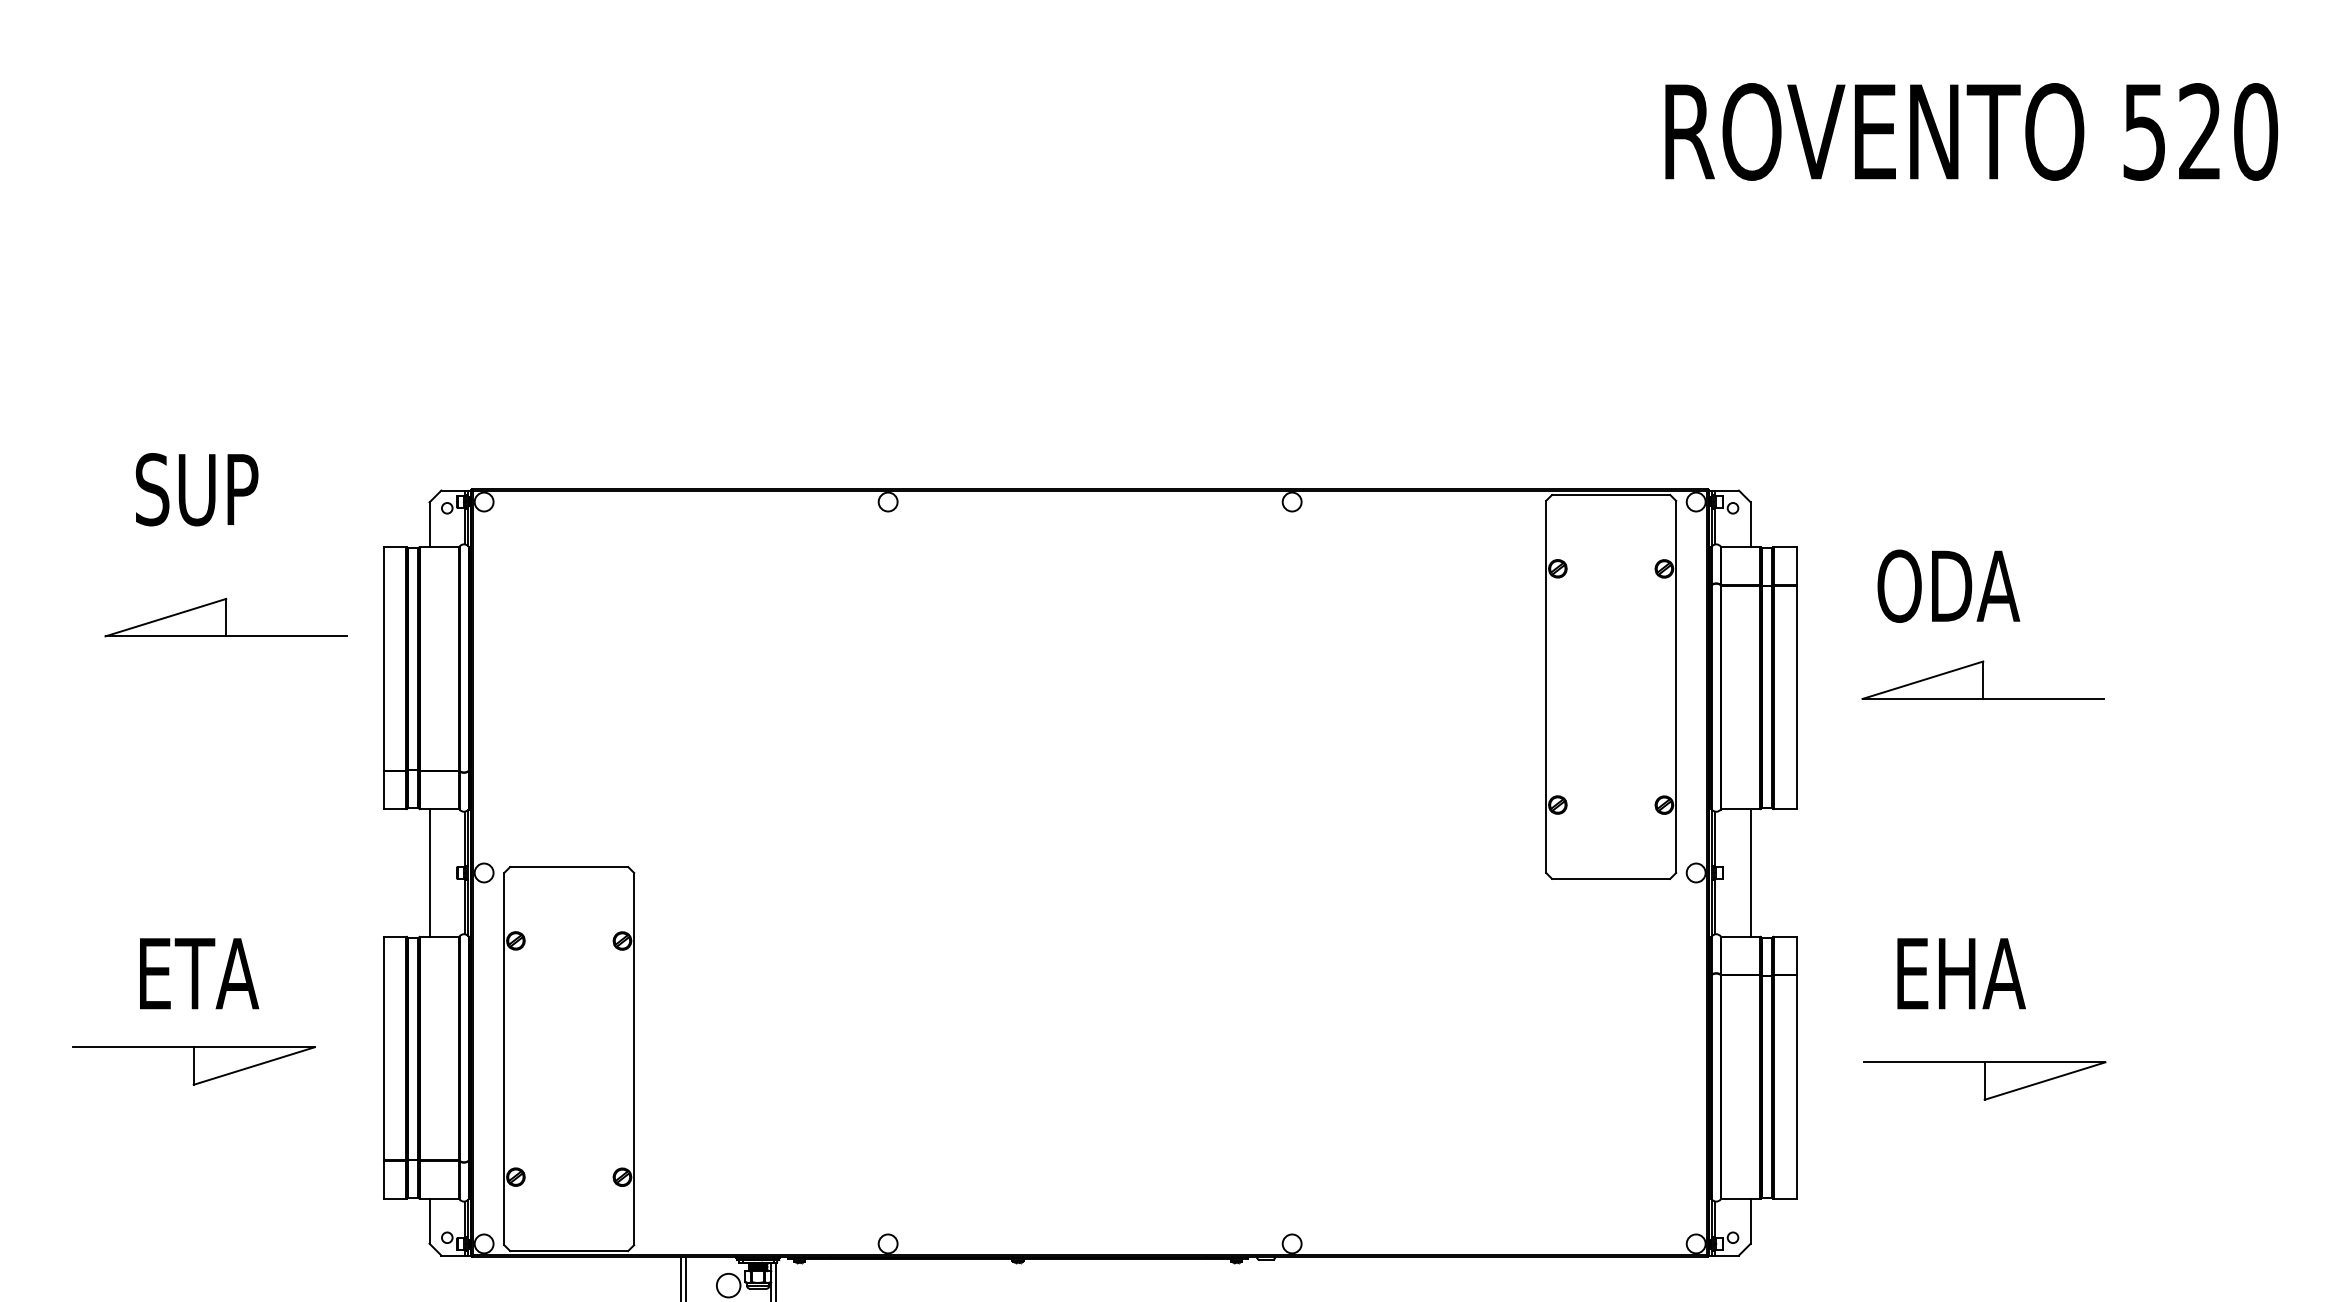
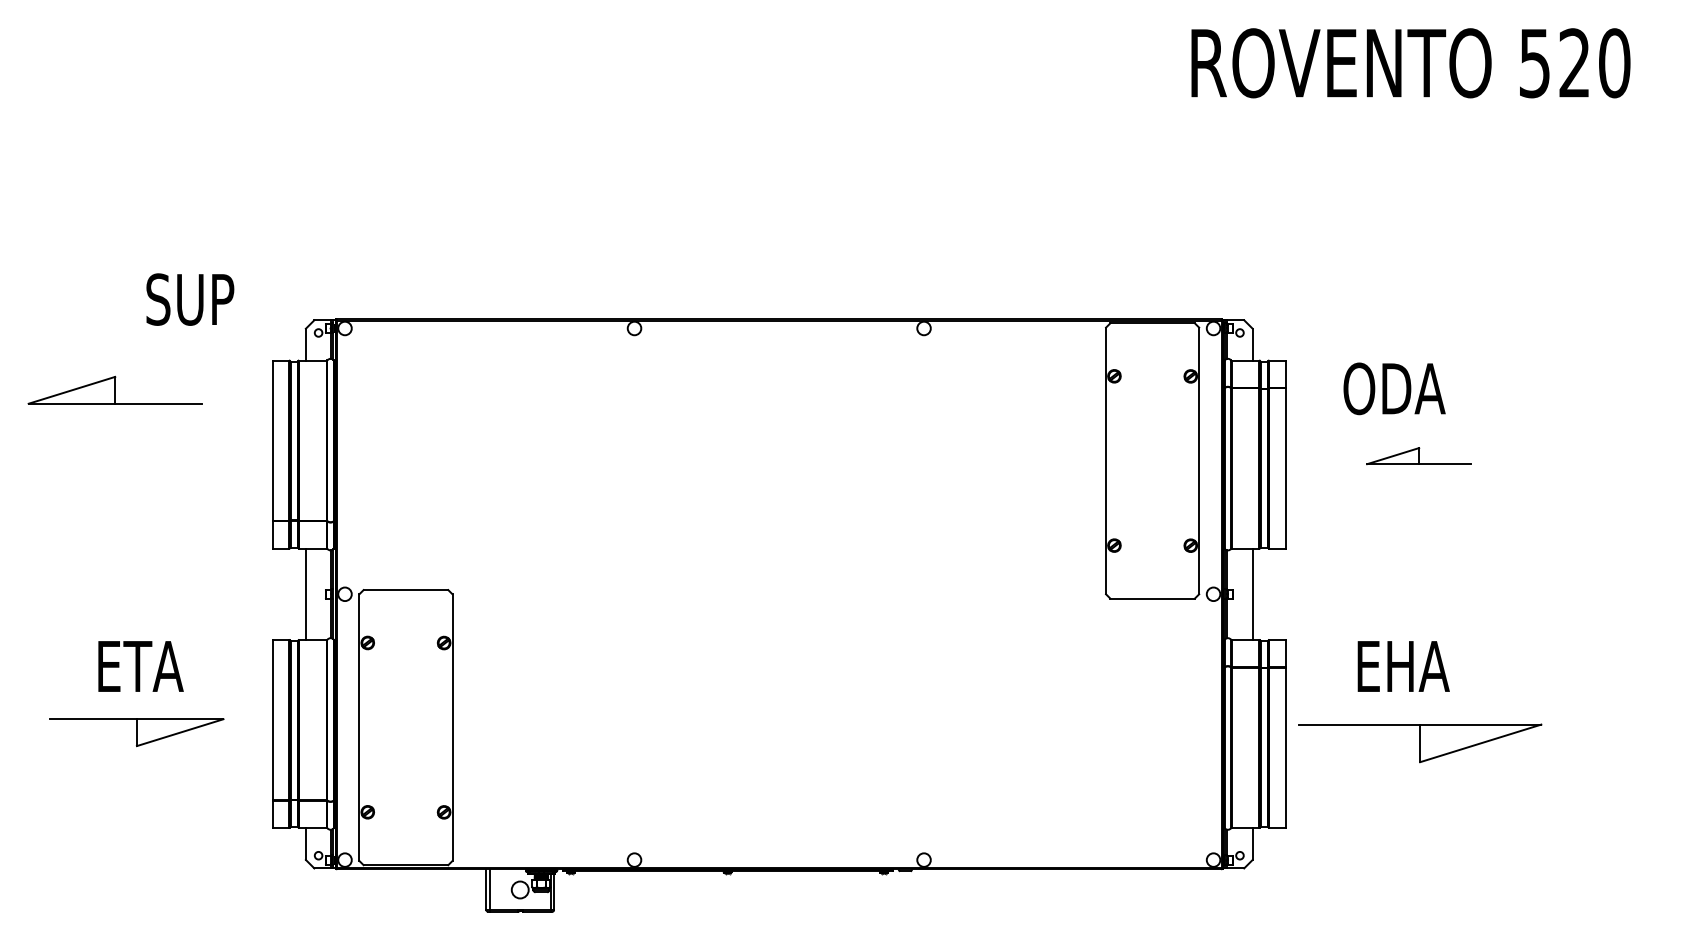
text: (197, 489) -> (190, 299), moved
part: (225, 616) -> (114, 389), moved
part: (1982, 679) -> (1418, 455), size x0.6
part: (1984, 1081) -> (1420, 743), size x1.4

